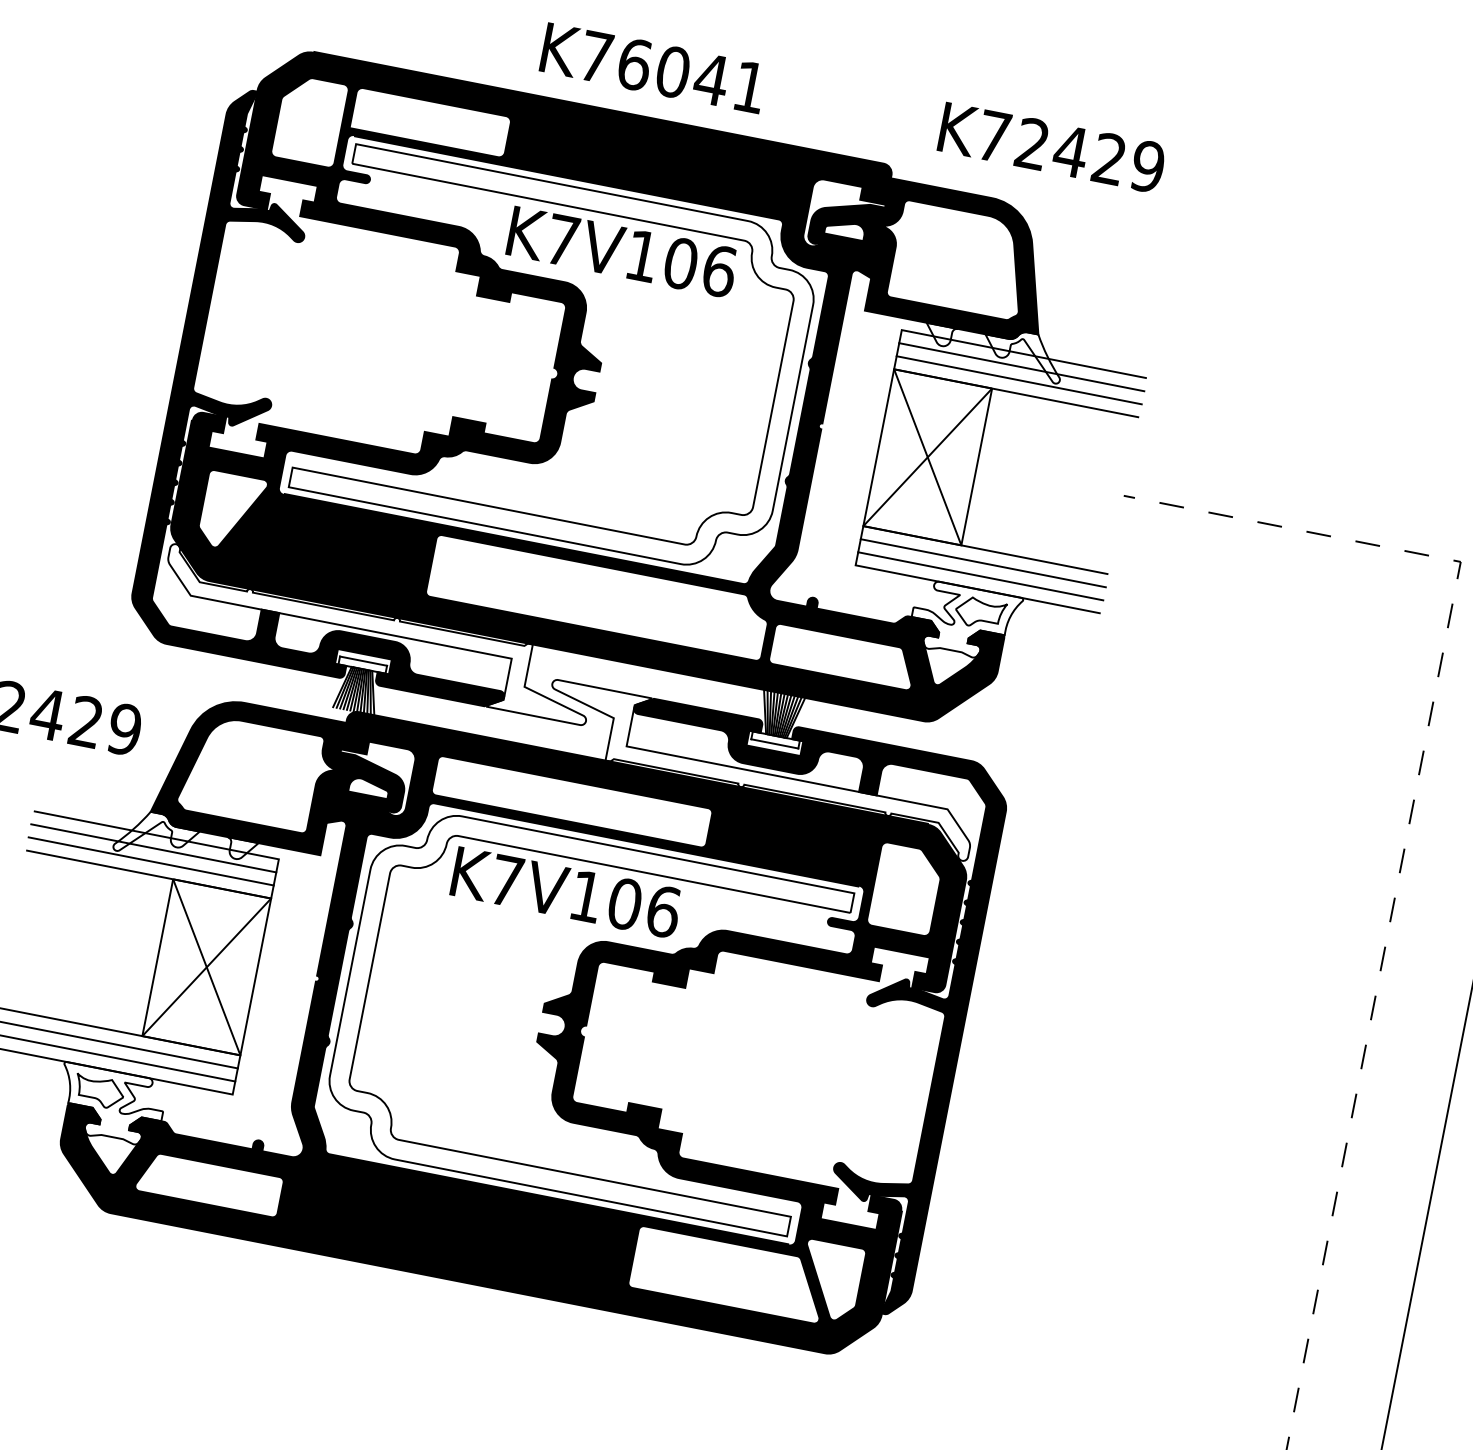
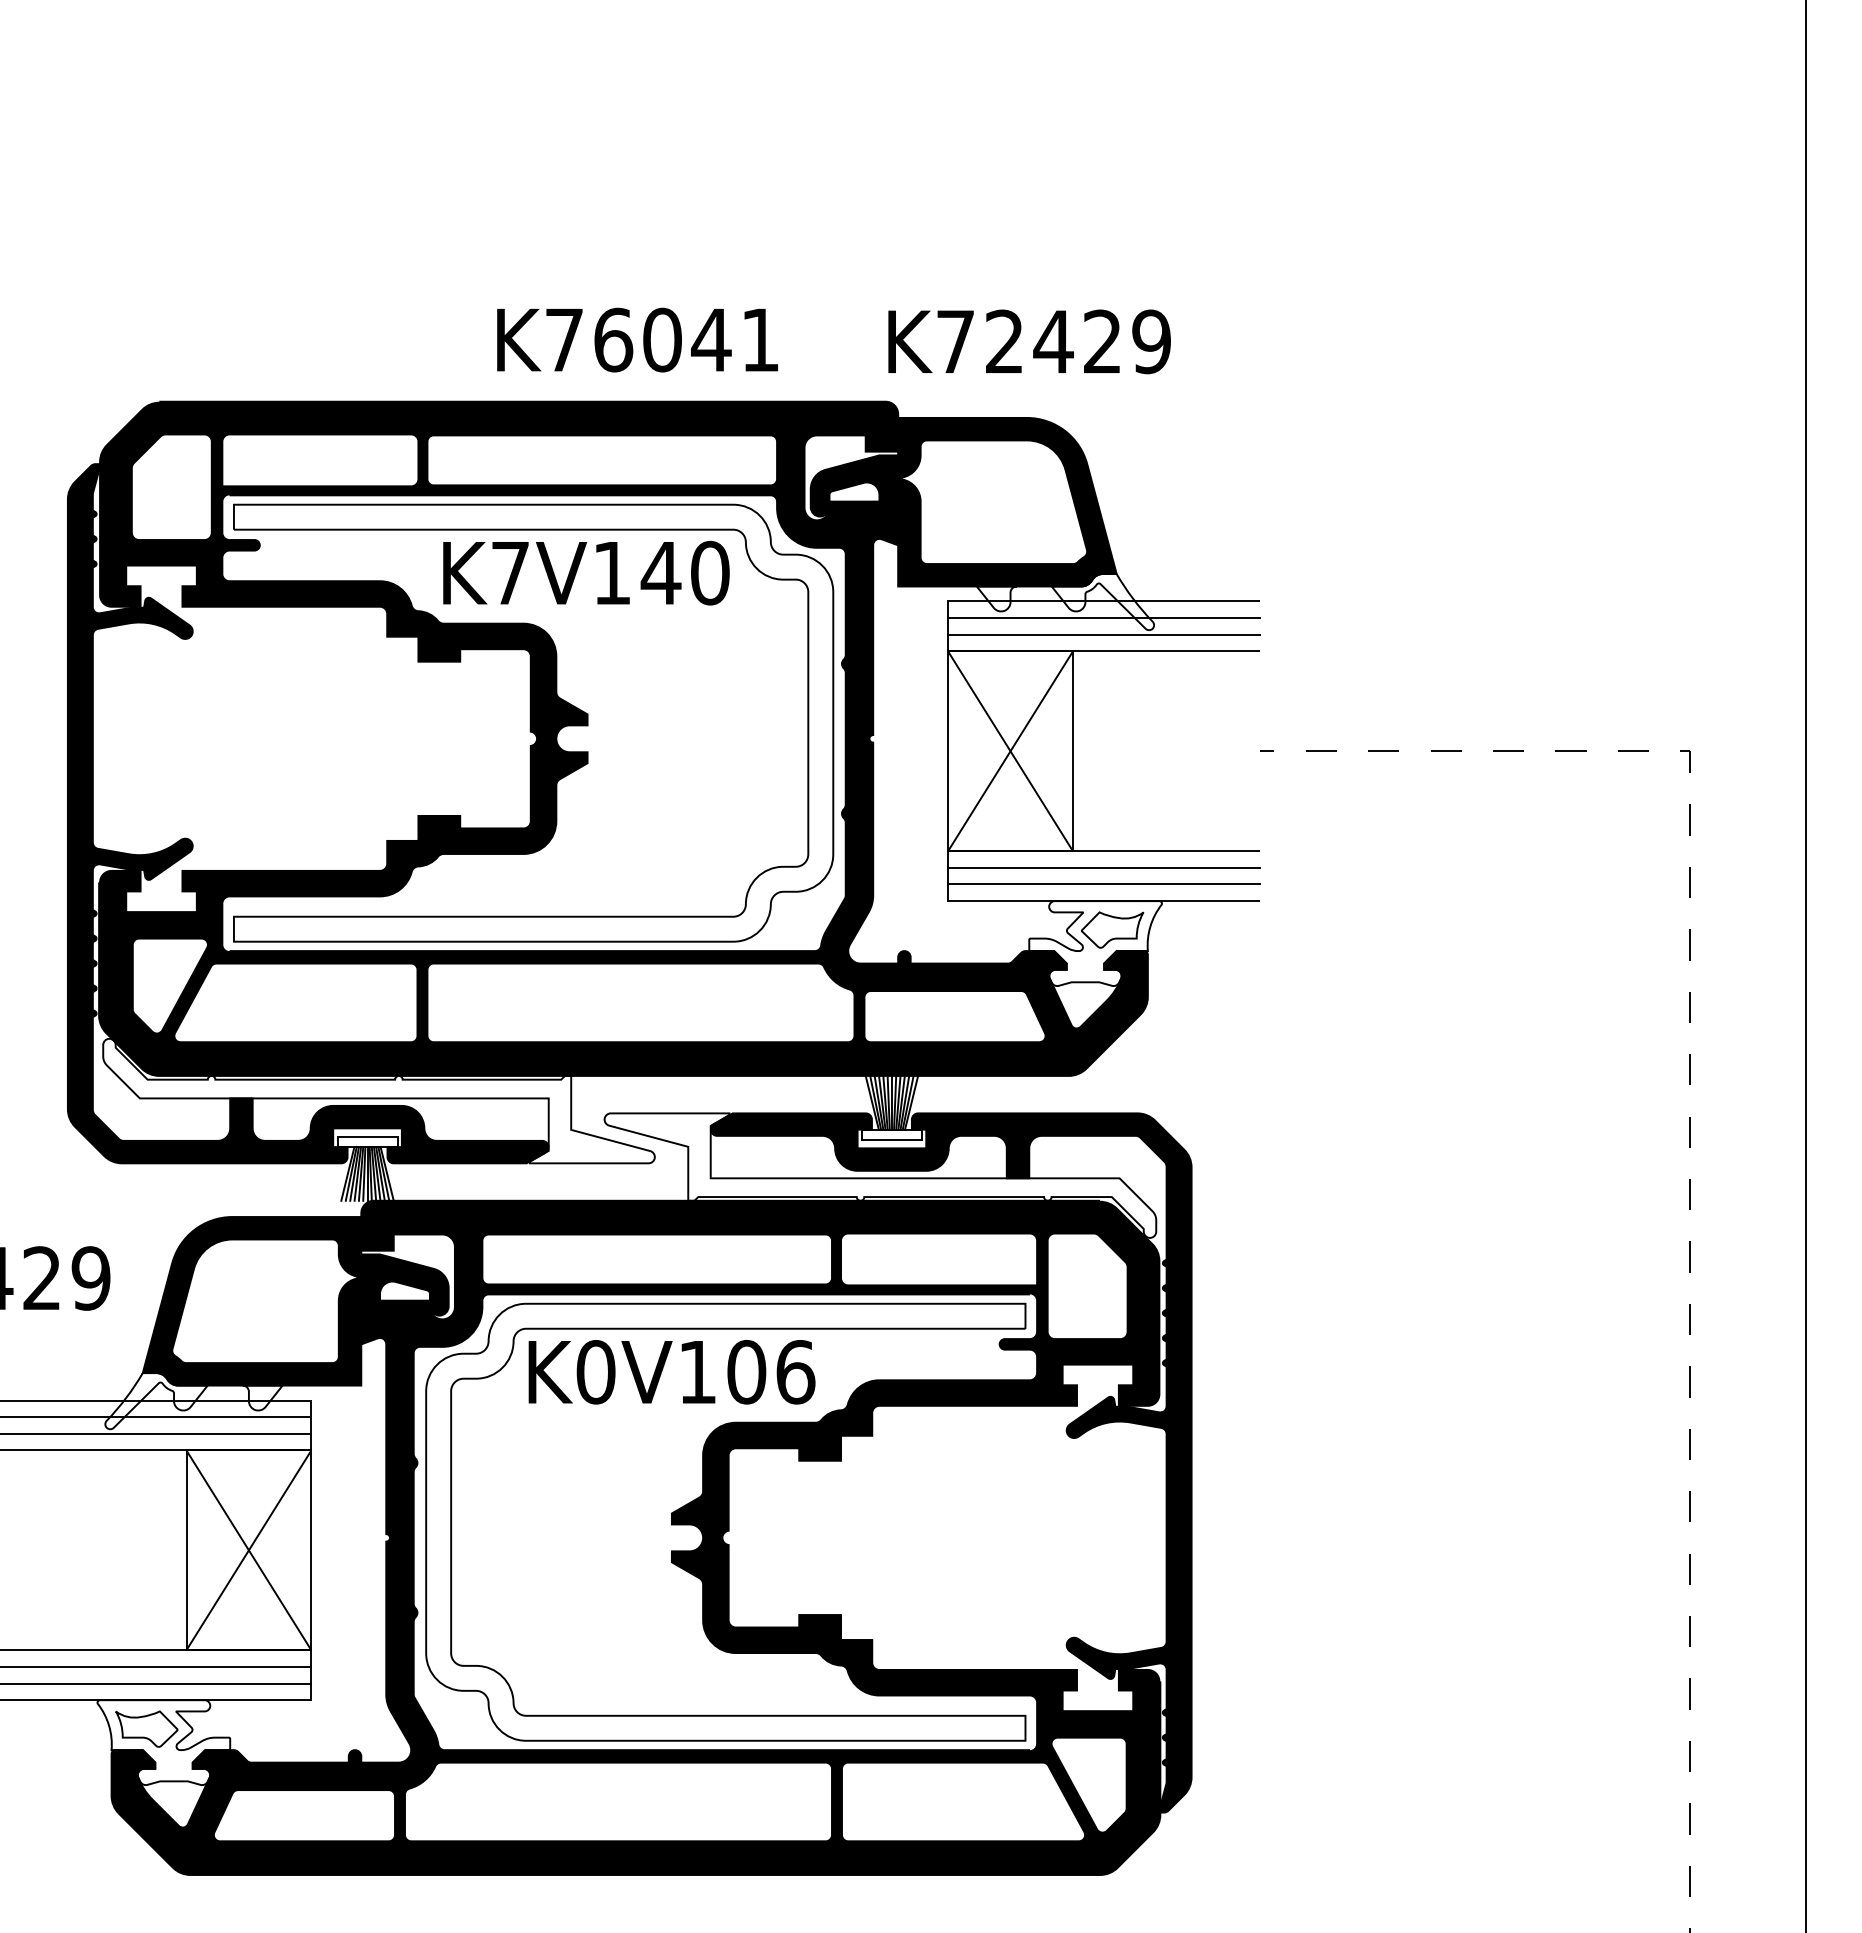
text: (653, 67) -> (637, 339), moved
text: (1052, 147) -> (1029, 341), moved
text: (699, 266) -> (684, 572), K7V106 -> K7V140
text: (506, 881) -> (595, 1372), K7V106 -> K0V106

